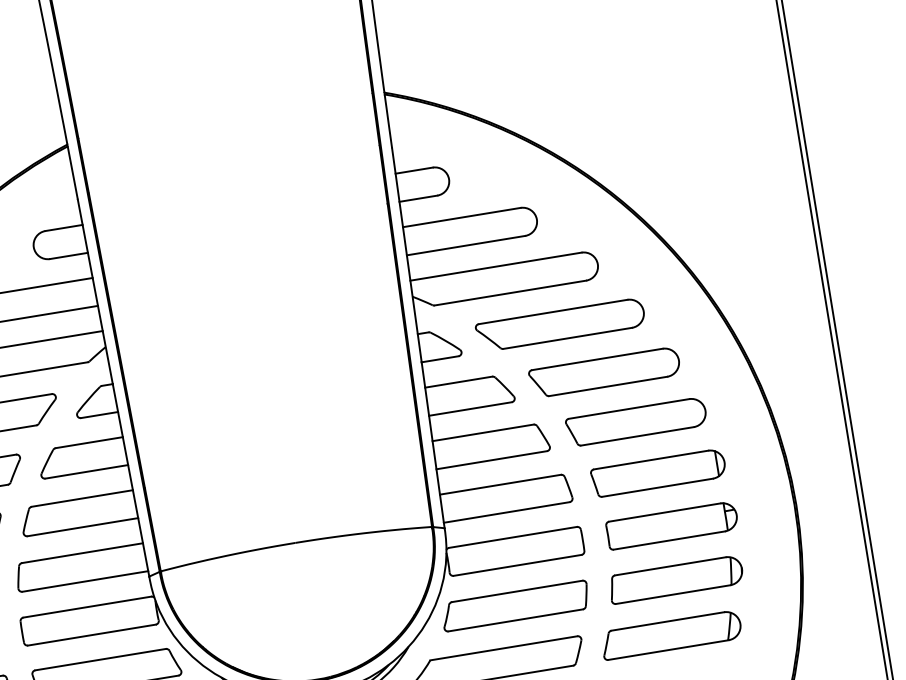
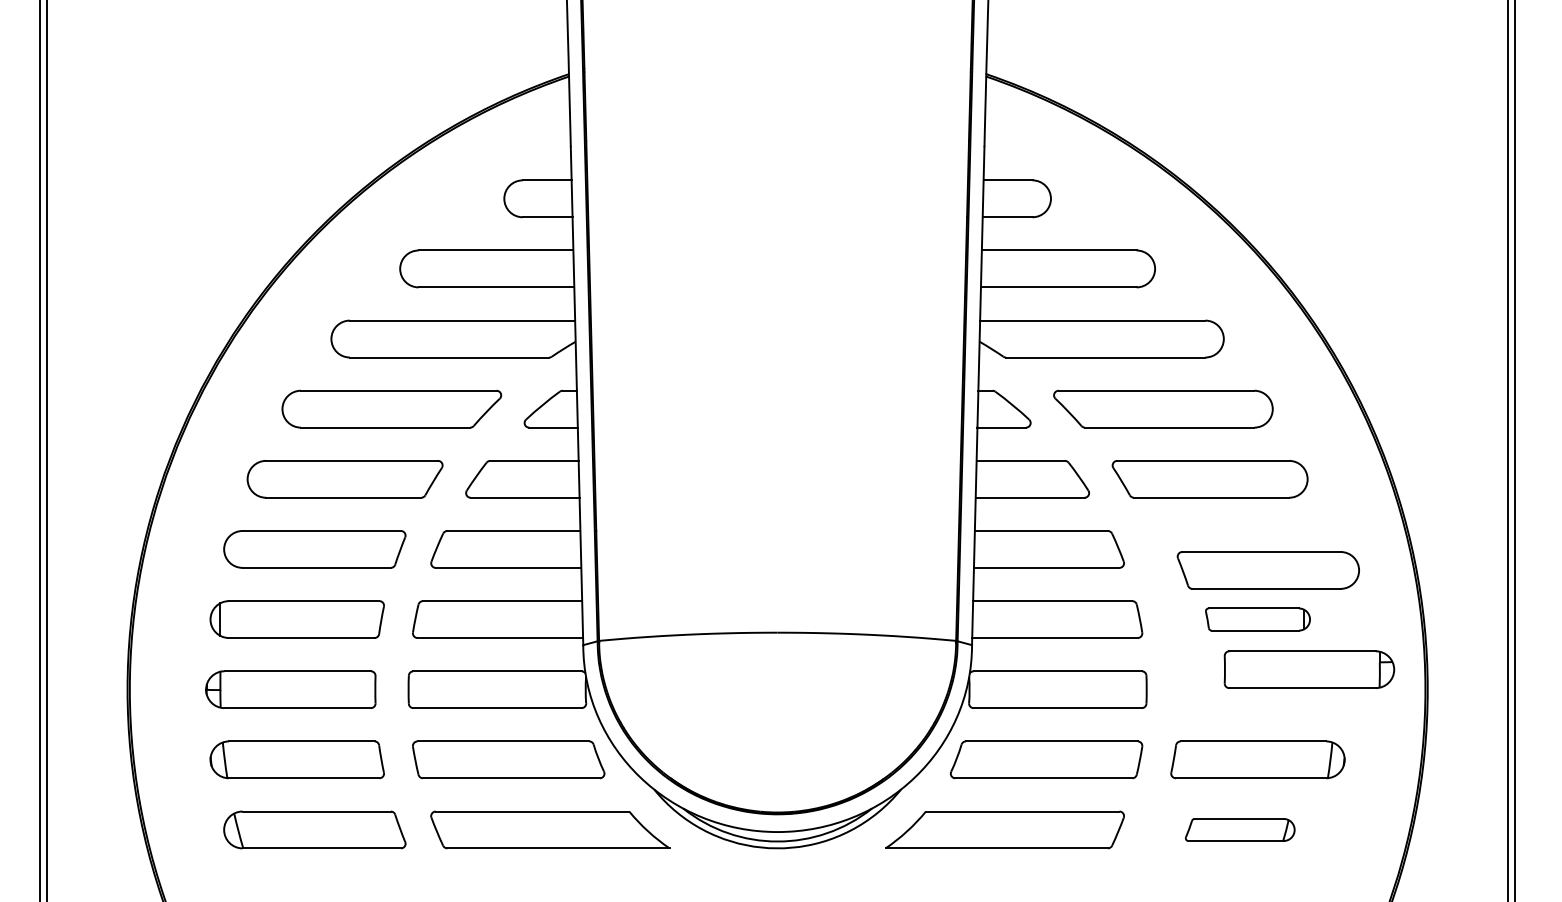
part: (635, 422) -> (1267, 570), moved
part: (658, 473) -> (1257, 619), size x0.6
part: (672, 525) -> (1309, 669), moved
part: (670, 634) -> (1239, 829), size x0.6

